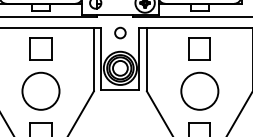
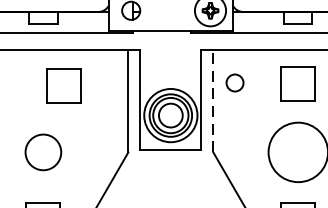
circle: (120, 32) -> (235, 82), moved
part: (40, 48) -> (63, 85), moved
line: (146, 59) -> (212, 101), solid -> dashed
circle: (40, 90) -> (42, 151), size x0.6

